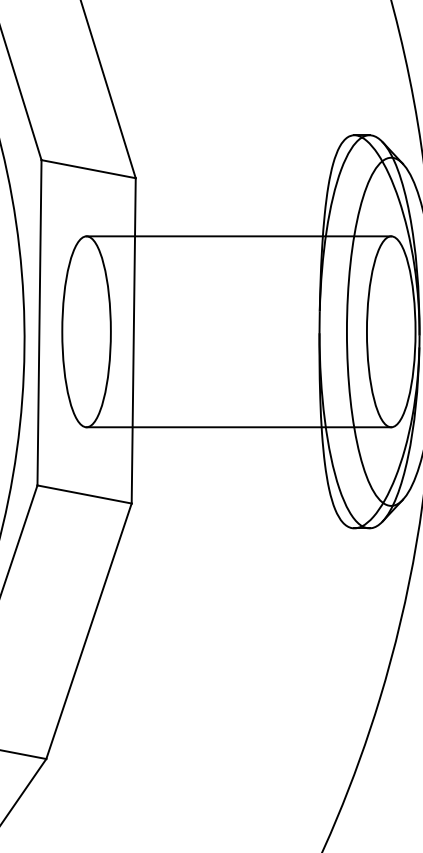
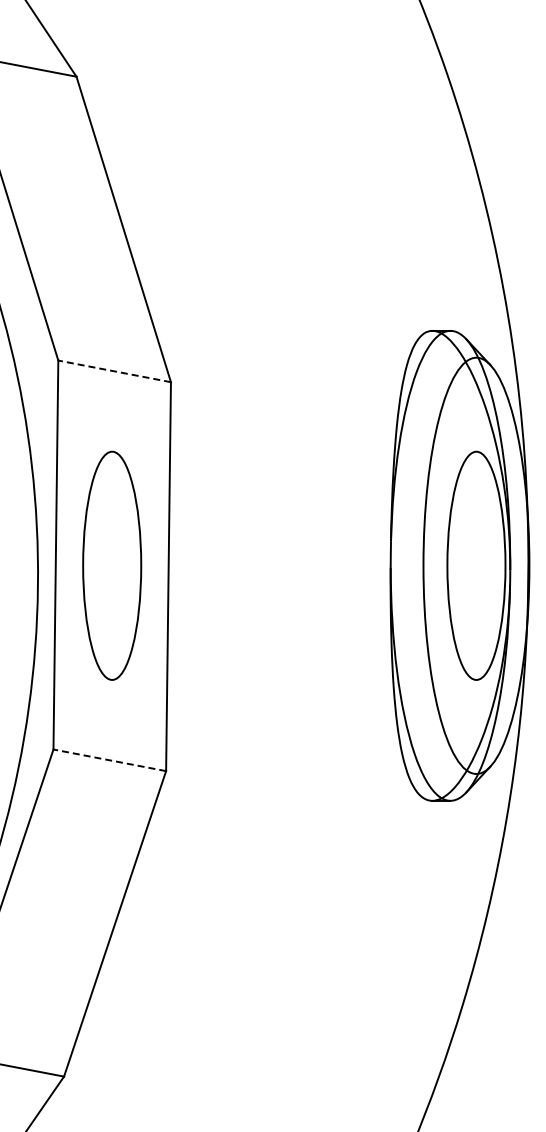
line: (88, 169) -> (114, 371), solid -> dashed
line: (239, 236) -> (294, 451), removed
line: (239, 426) -> (294, 679), removed
line: (84, 494) -> (109, 760), solid -> dashed

